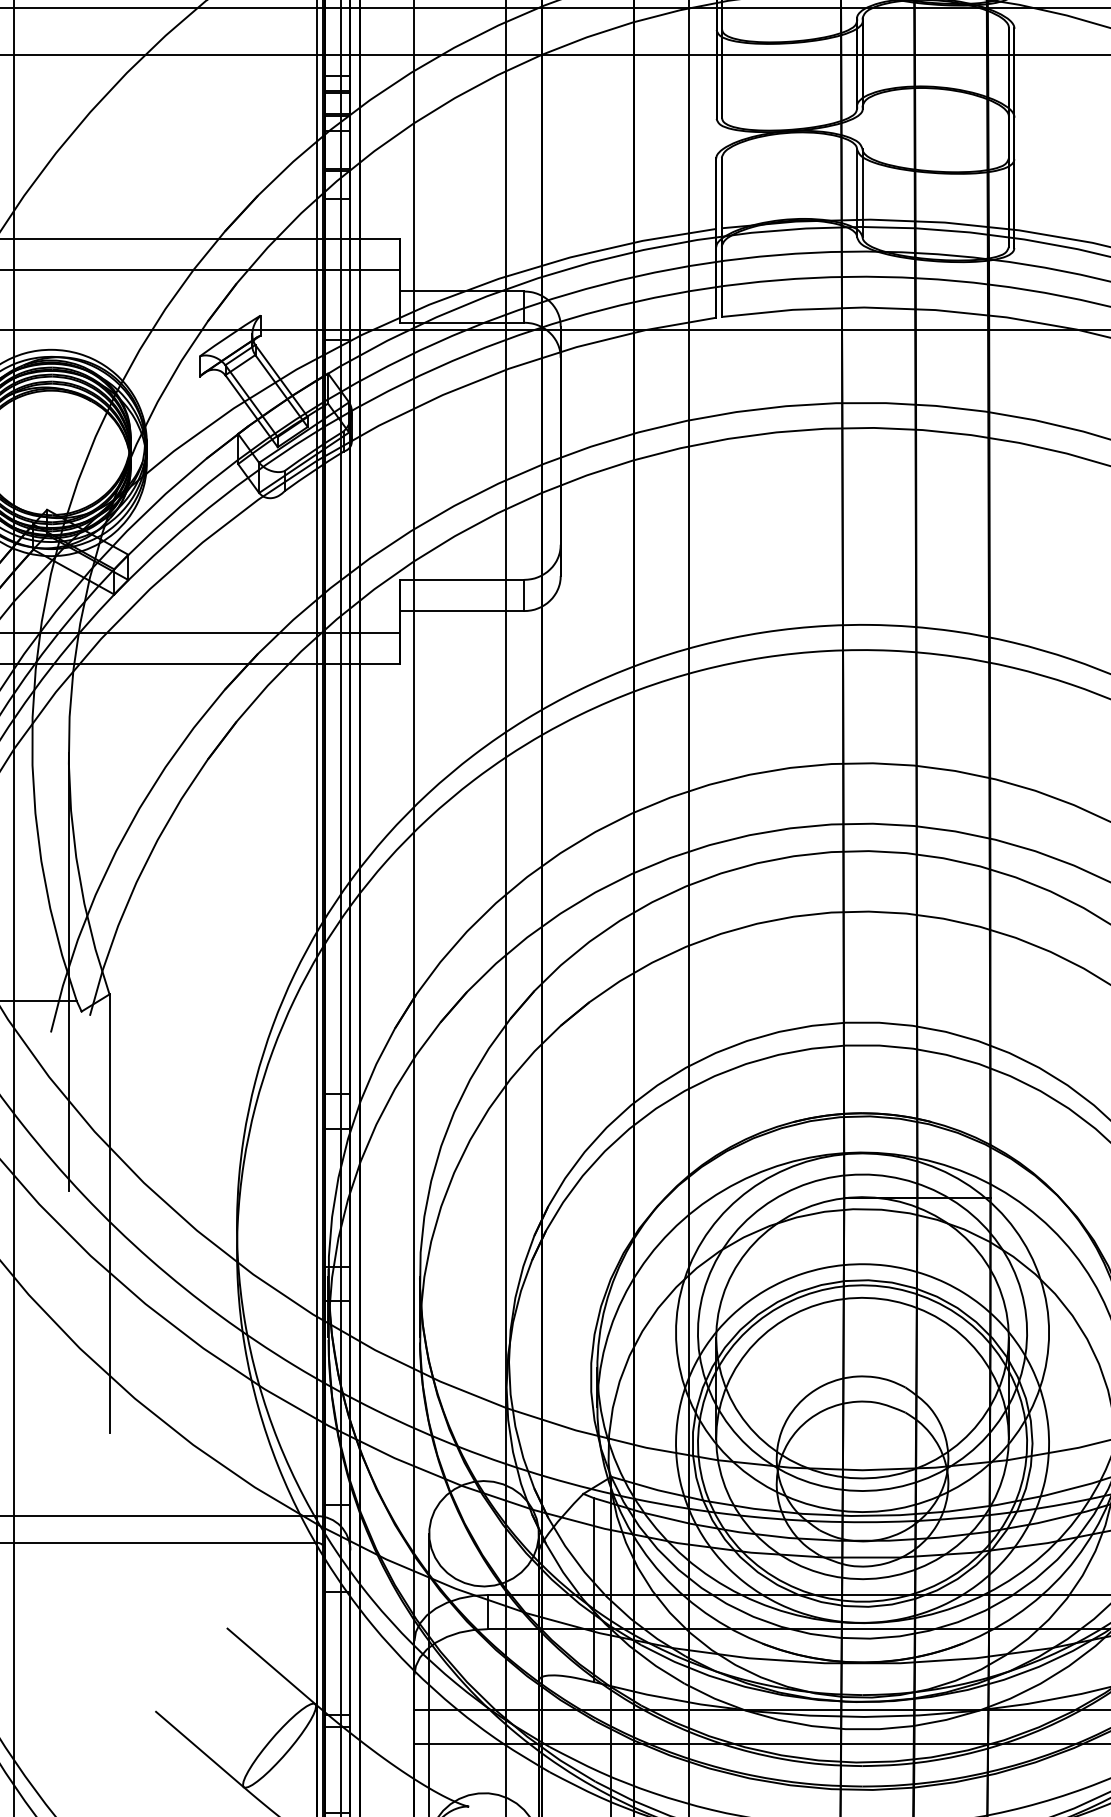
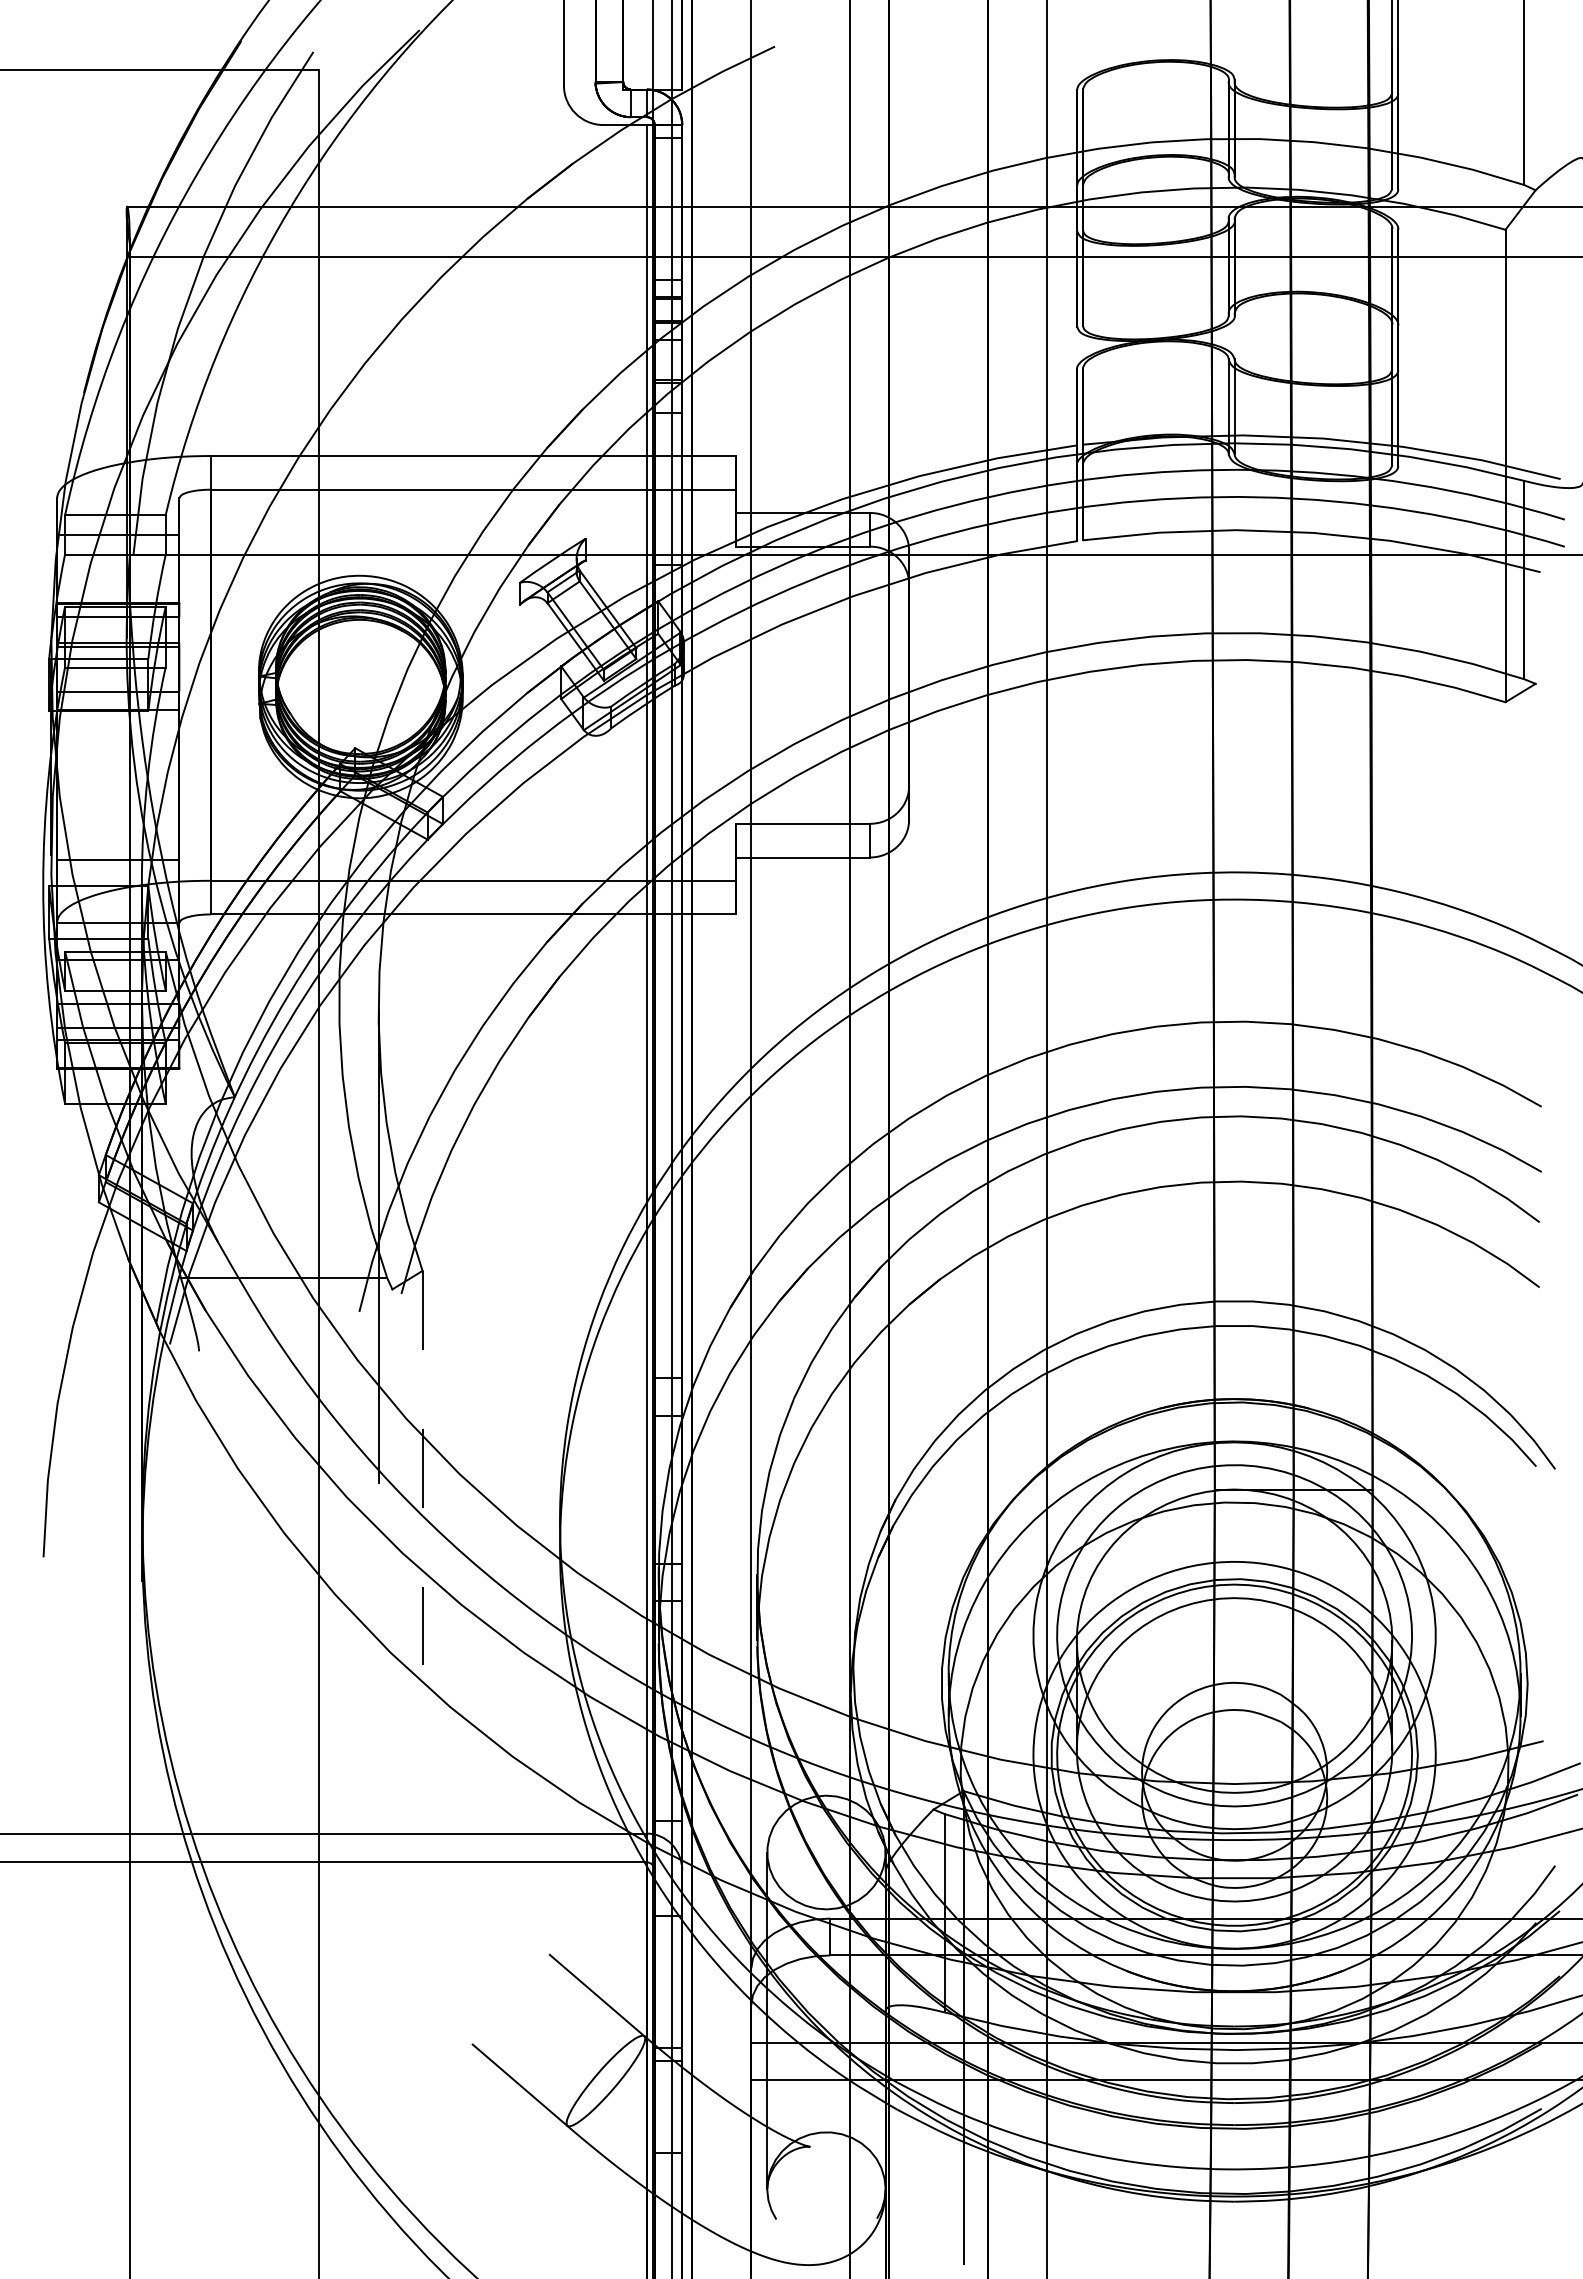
line: (109, 1213) -> (422, 1507), solid -> dashed

